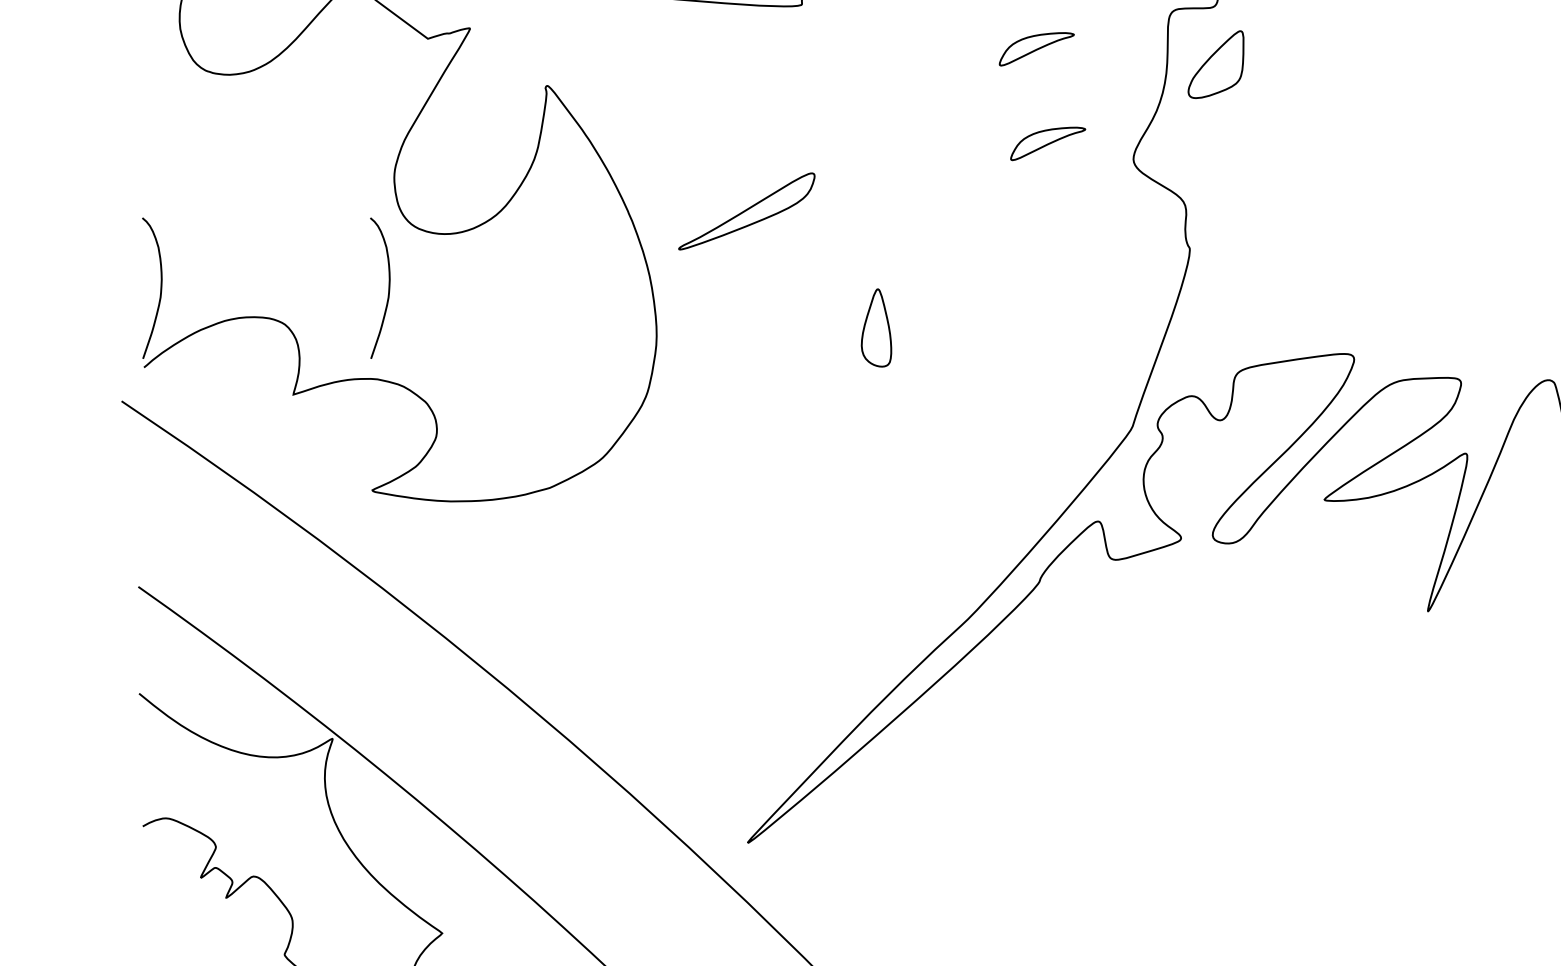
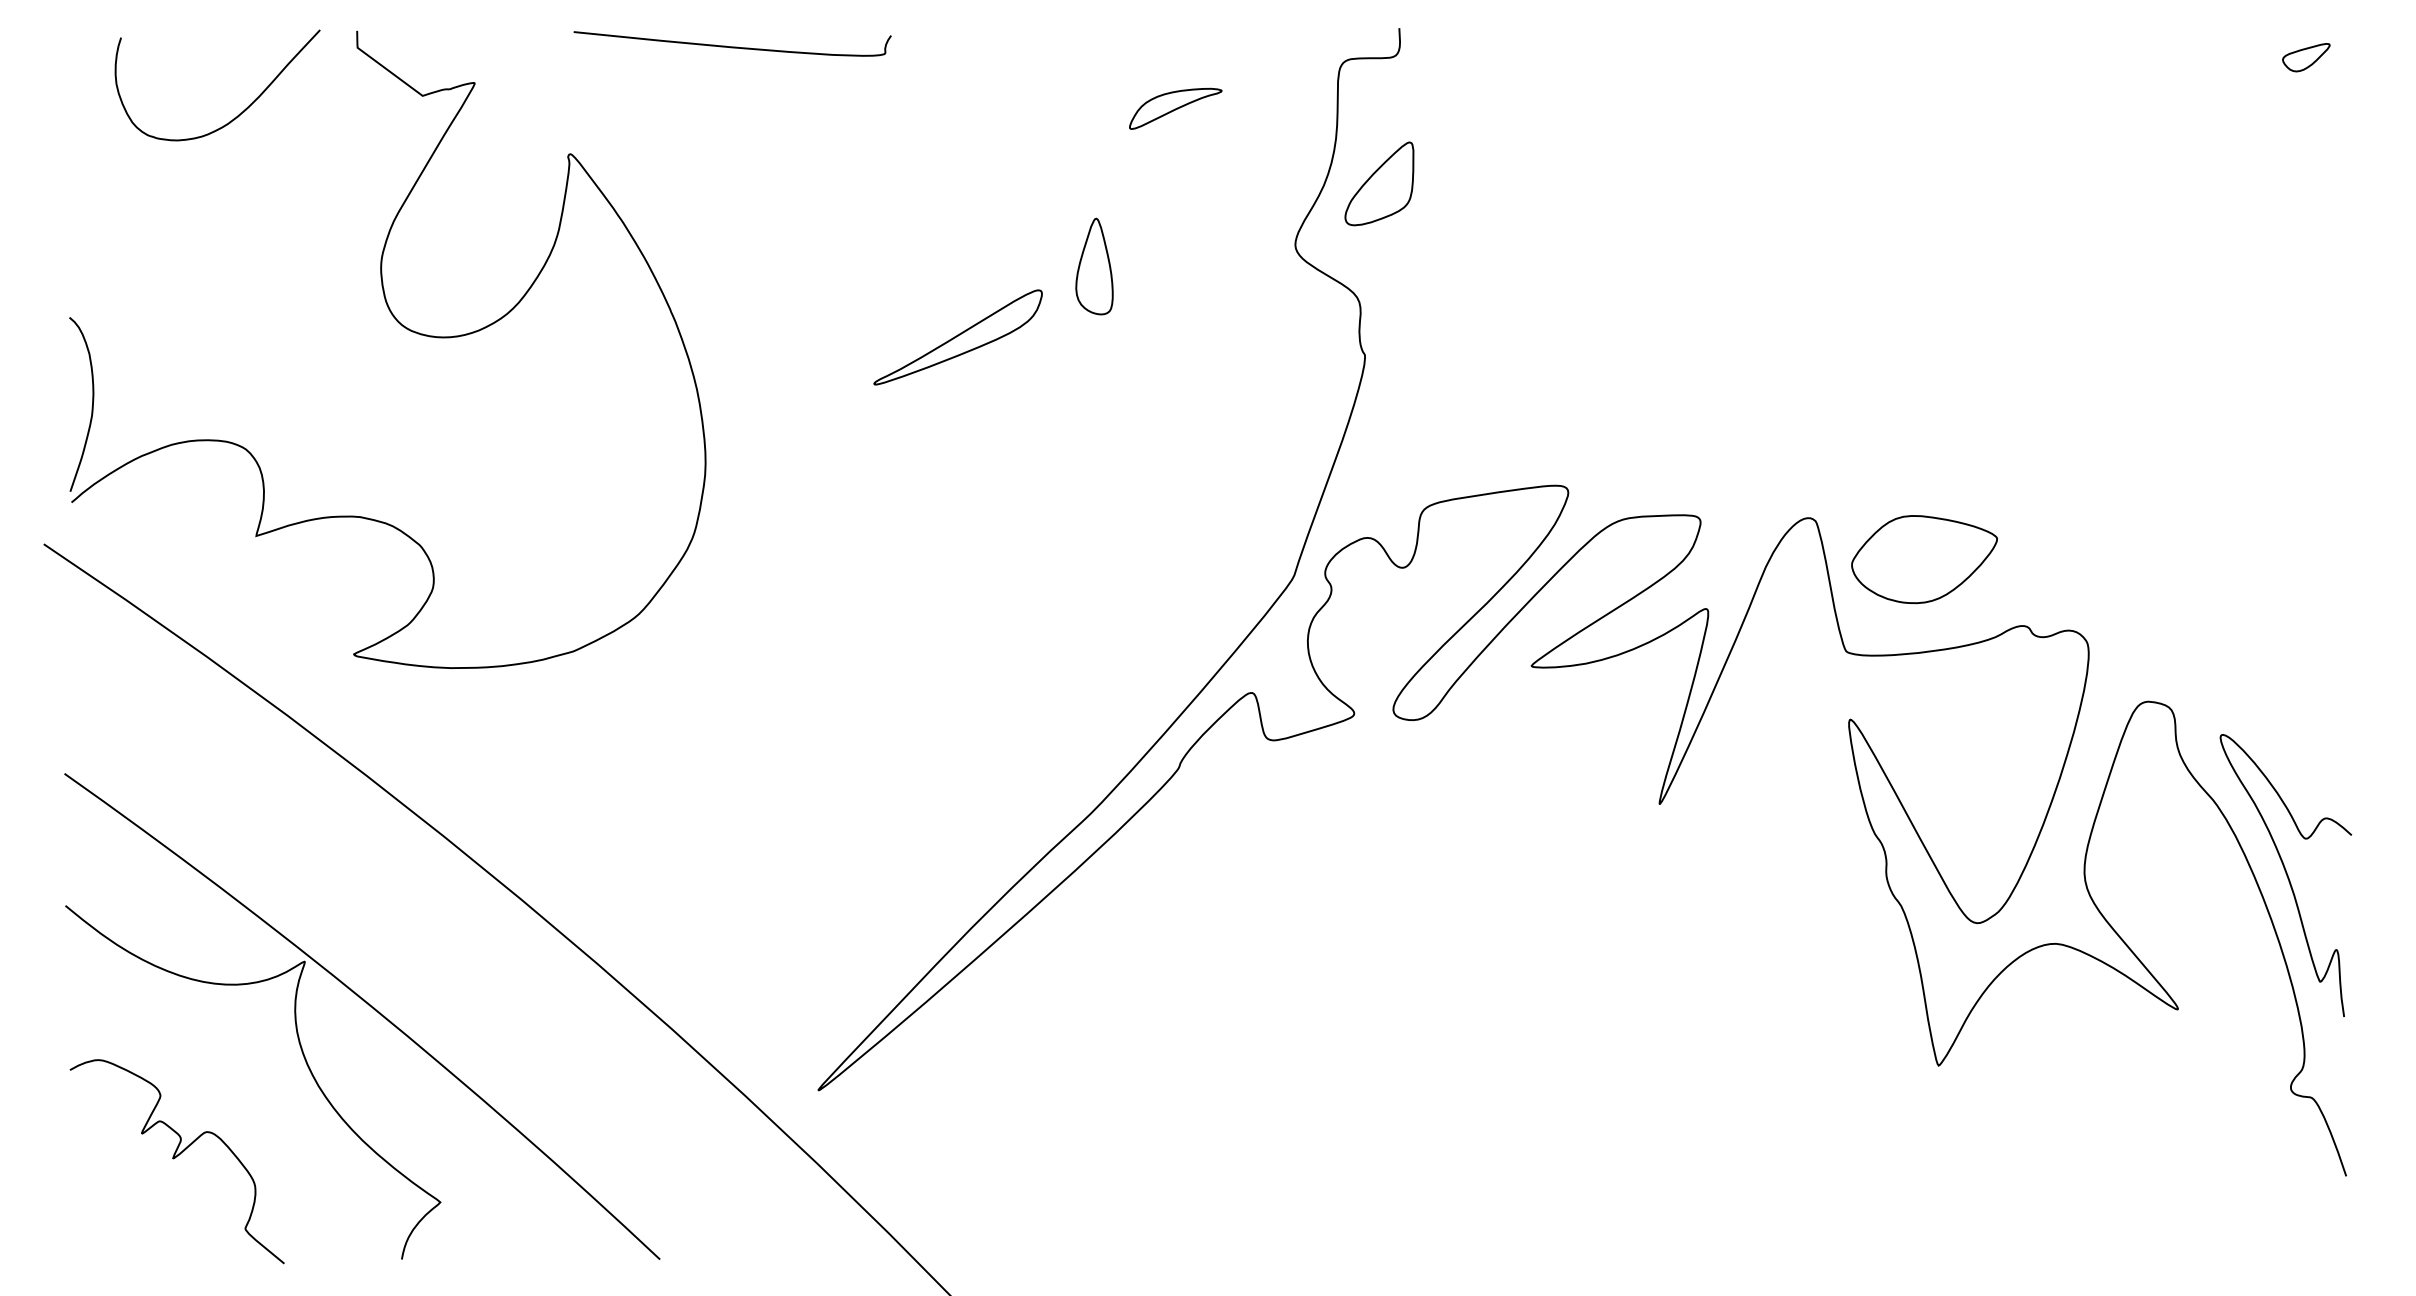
part: (1216, 64) -> (1379, 183), moved
part: (1047, 143) -> (1189, 225), removed
part: (746, 211) -> (957, 337), moved
curve: (388, 289) -> (373, 406), removed
part: (876, 327) -> (1094, 266), moved

